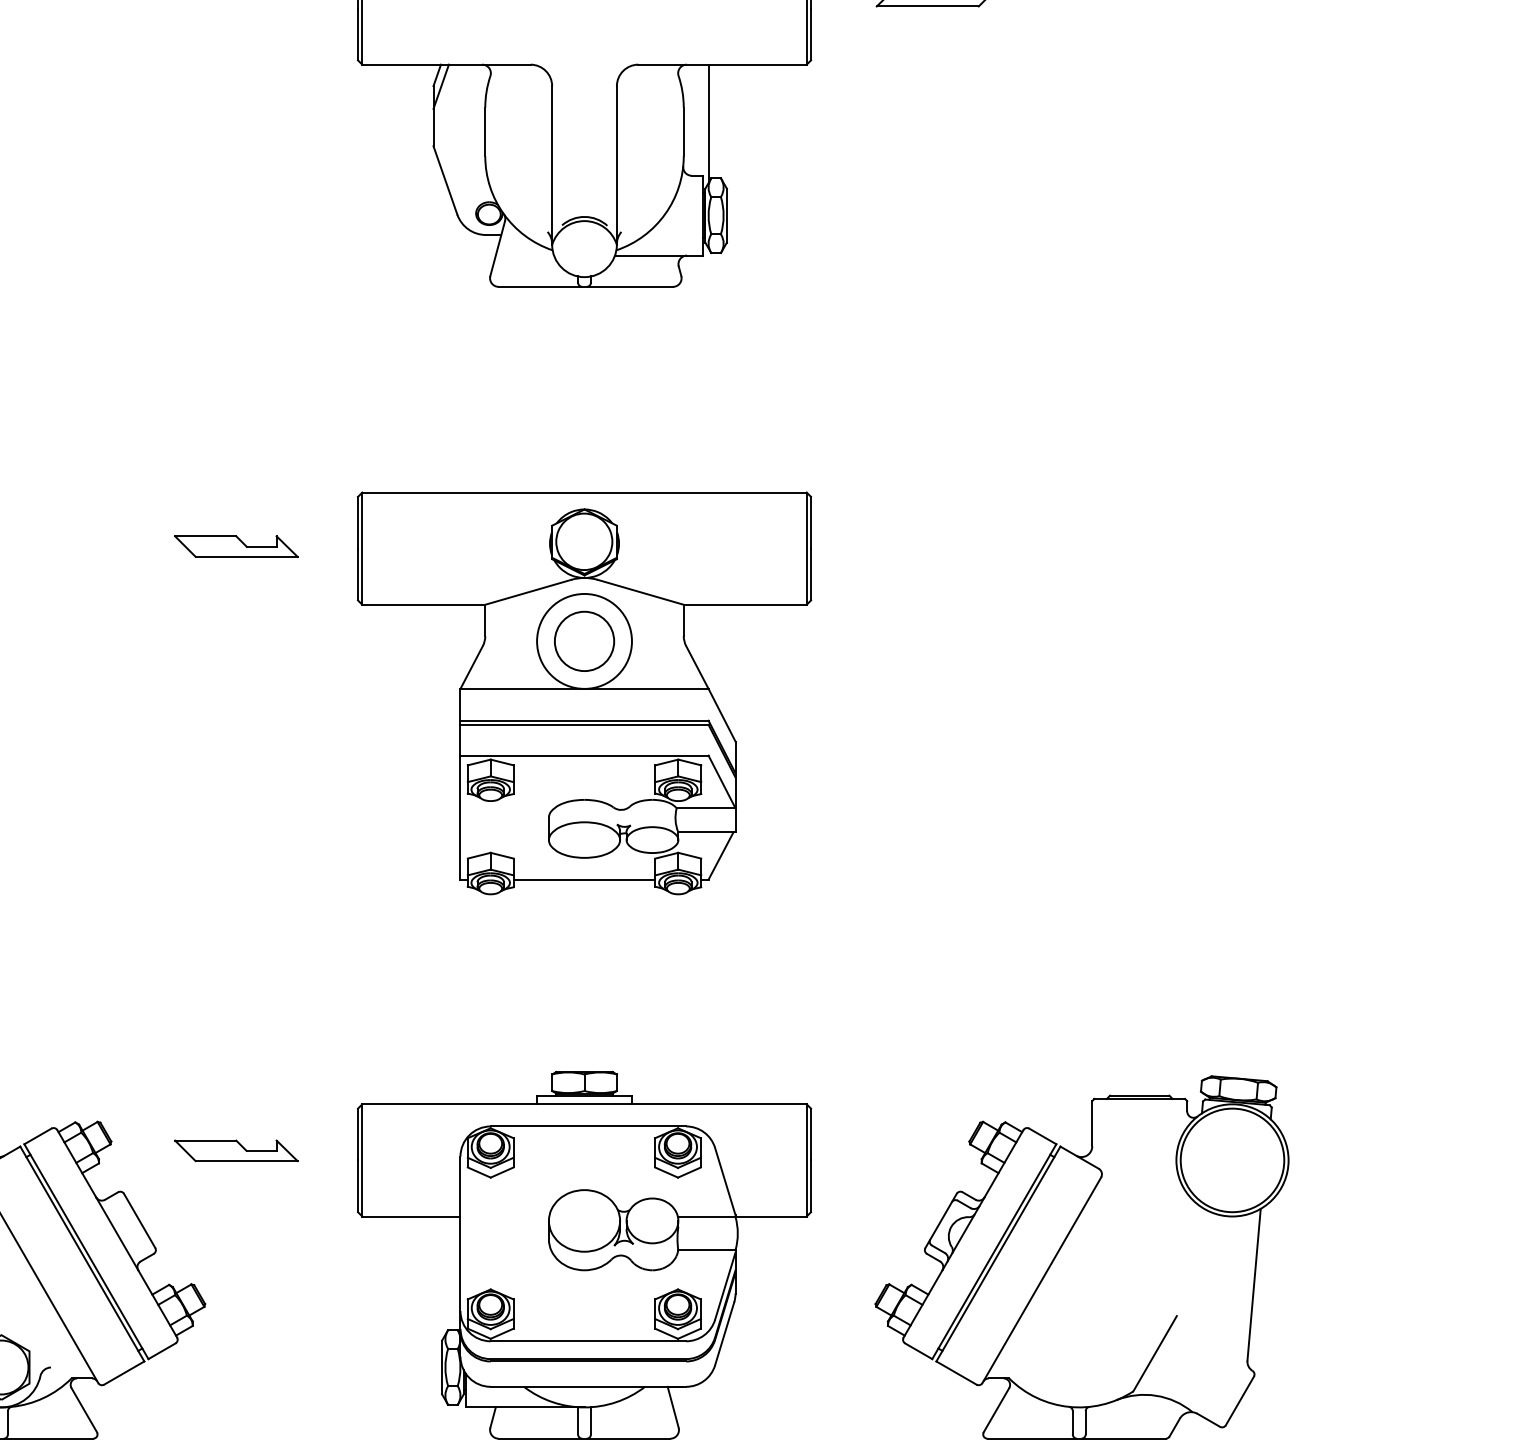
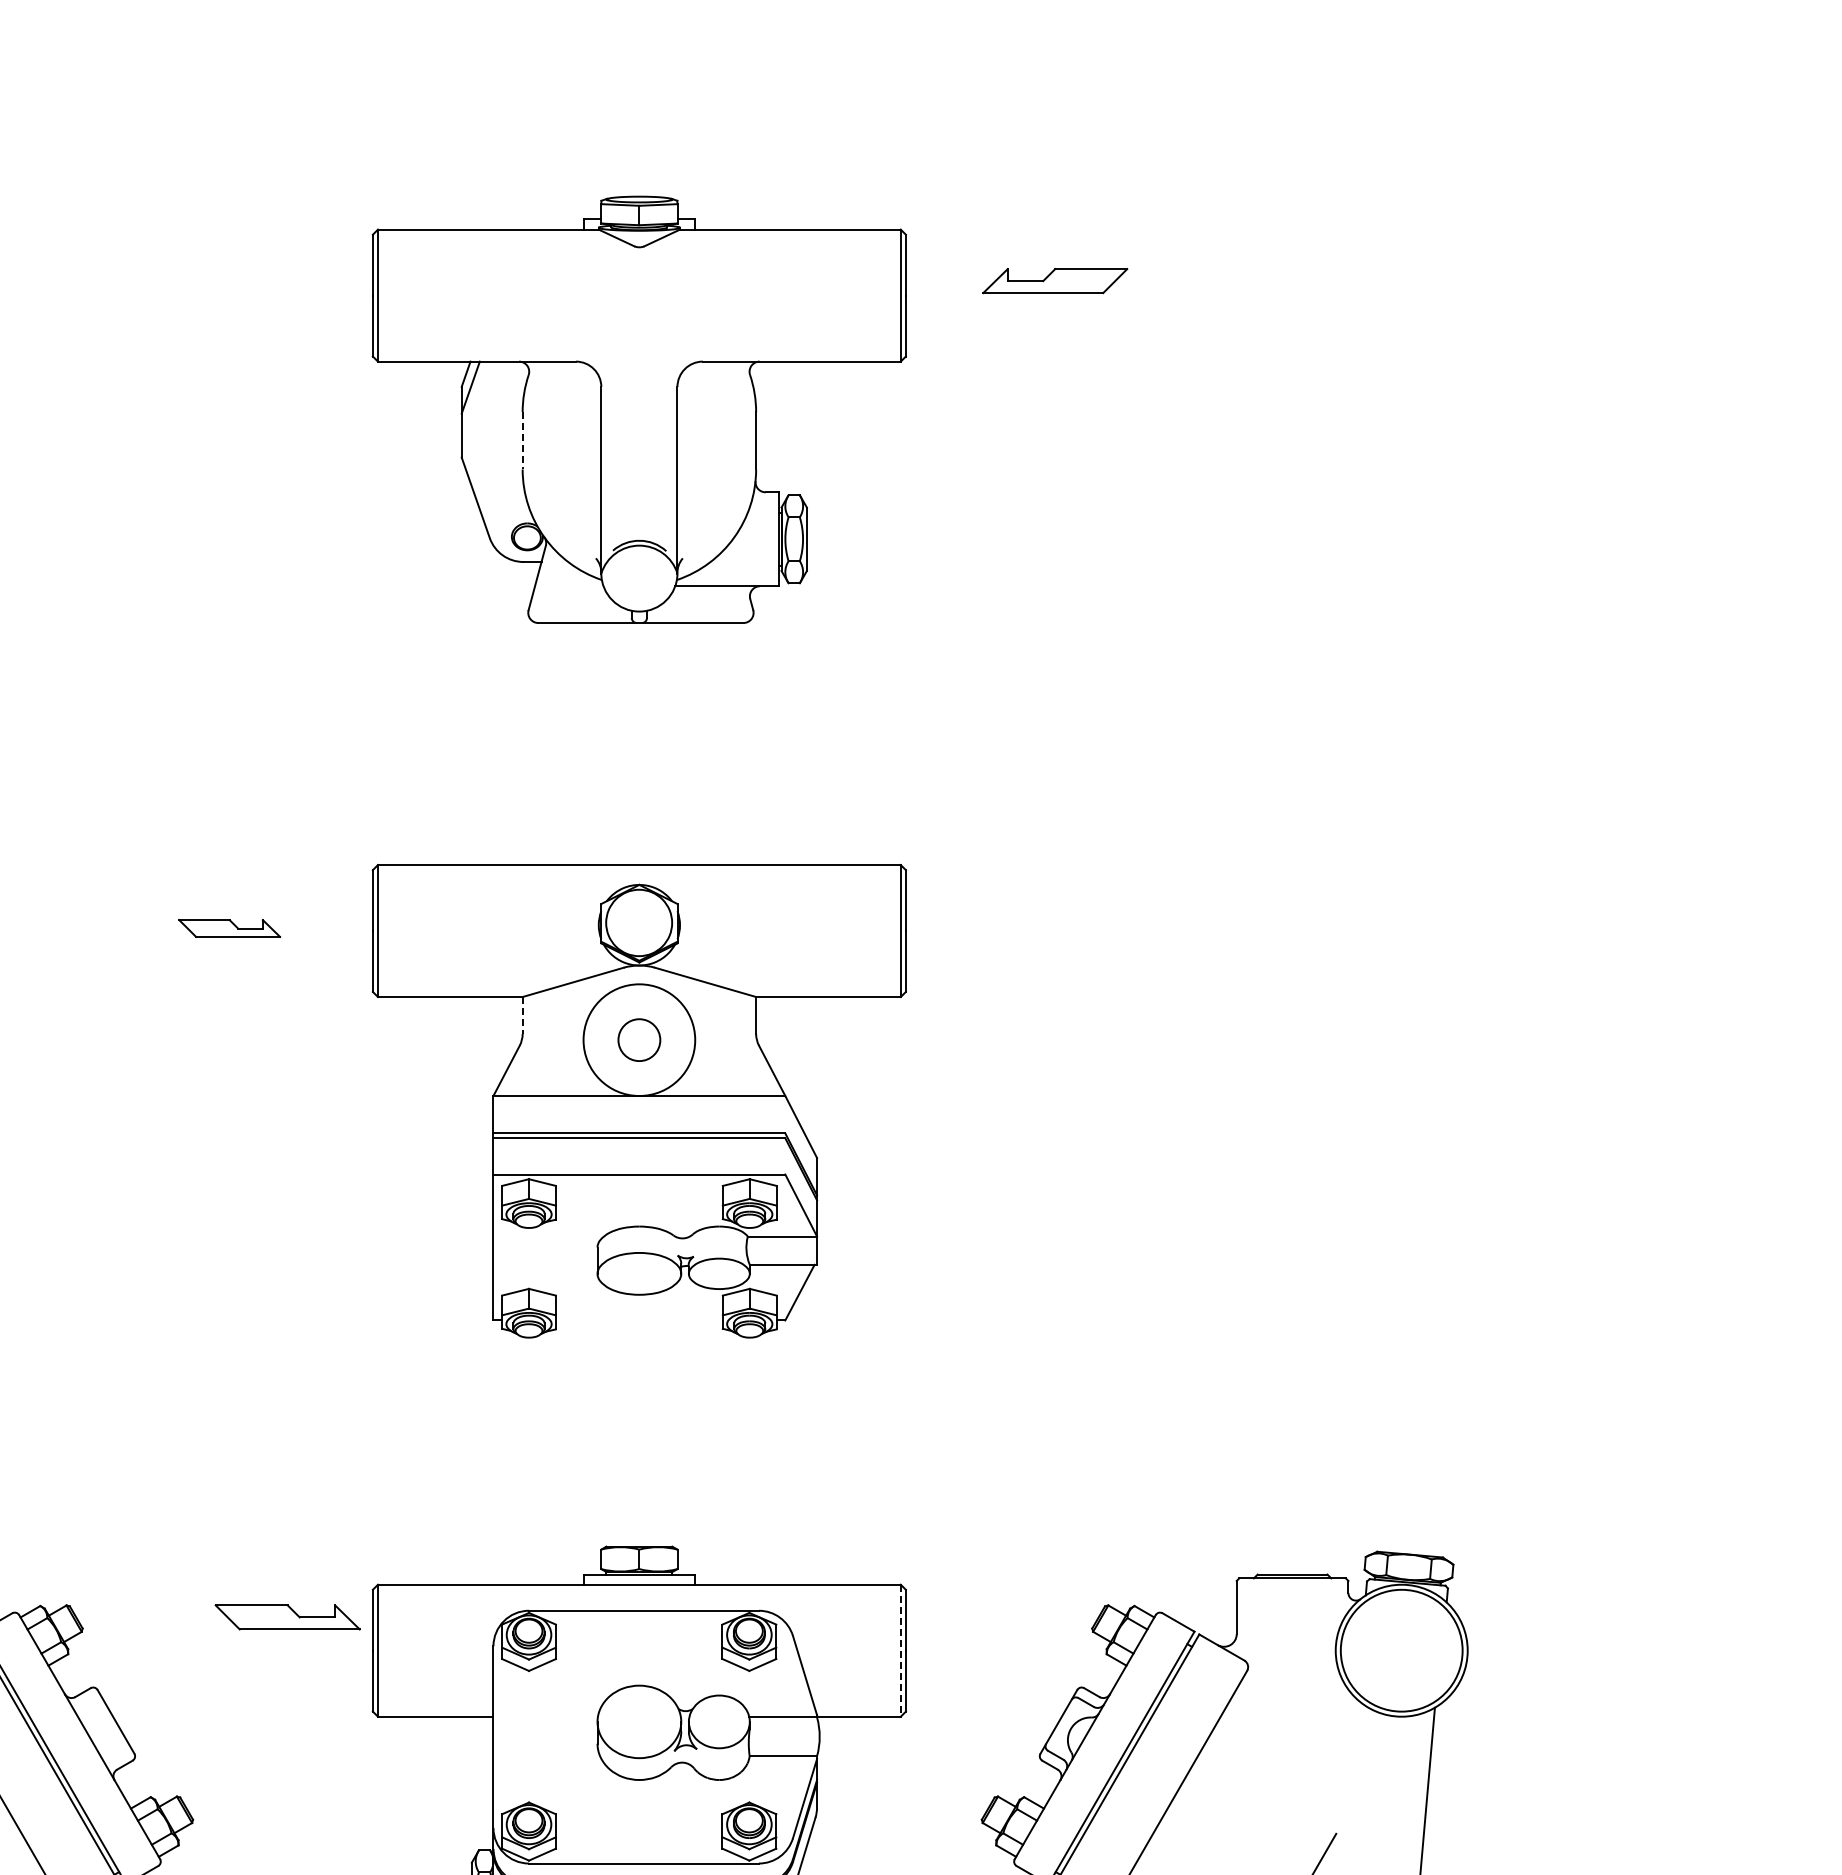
line: (708, 123) -> (785, 430), removed
line: (485, 131) -> (522, 440), solid -> dashed
part: (236, 546) -> (229, 928), size x0.7
line: (485, 620) -> (522, 1015), solid -> dashed
circle: (584, 641) -> (639, 1040), size x0.6
line: (583, 879) -> (638, 1320), removed
part: (236, 1150) -> (287, 1617), moved
line: (806, 1160) -> (900, 1650), solid -> dashed

